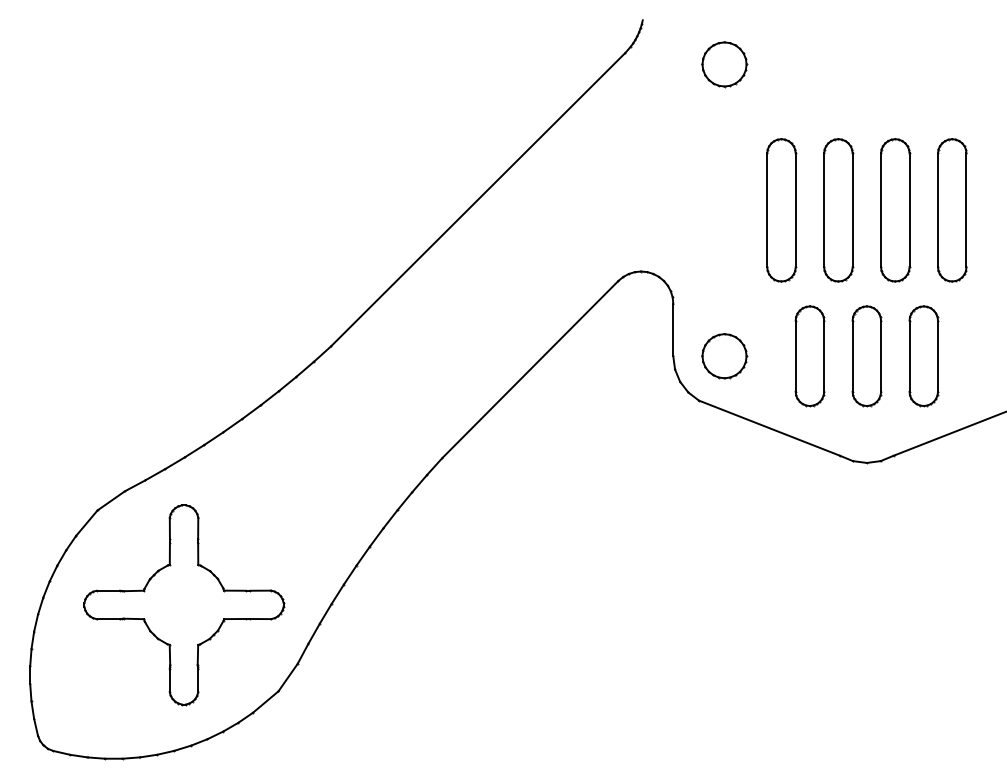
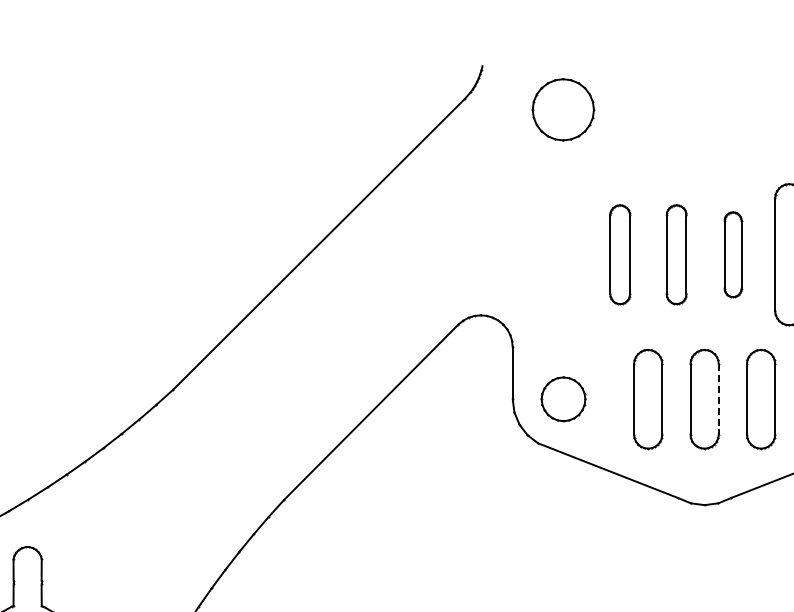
part: (724, 64) -> (563, 110), size x1.4
part: (781, 210) -> (620, 254), size x0.7
part: (838, 210) -> (676, 254), size x0.7
part: (895, 210) -> (733, 254), size x0.6
line: (881, 356) -> (719, 399), solid -> dashed

